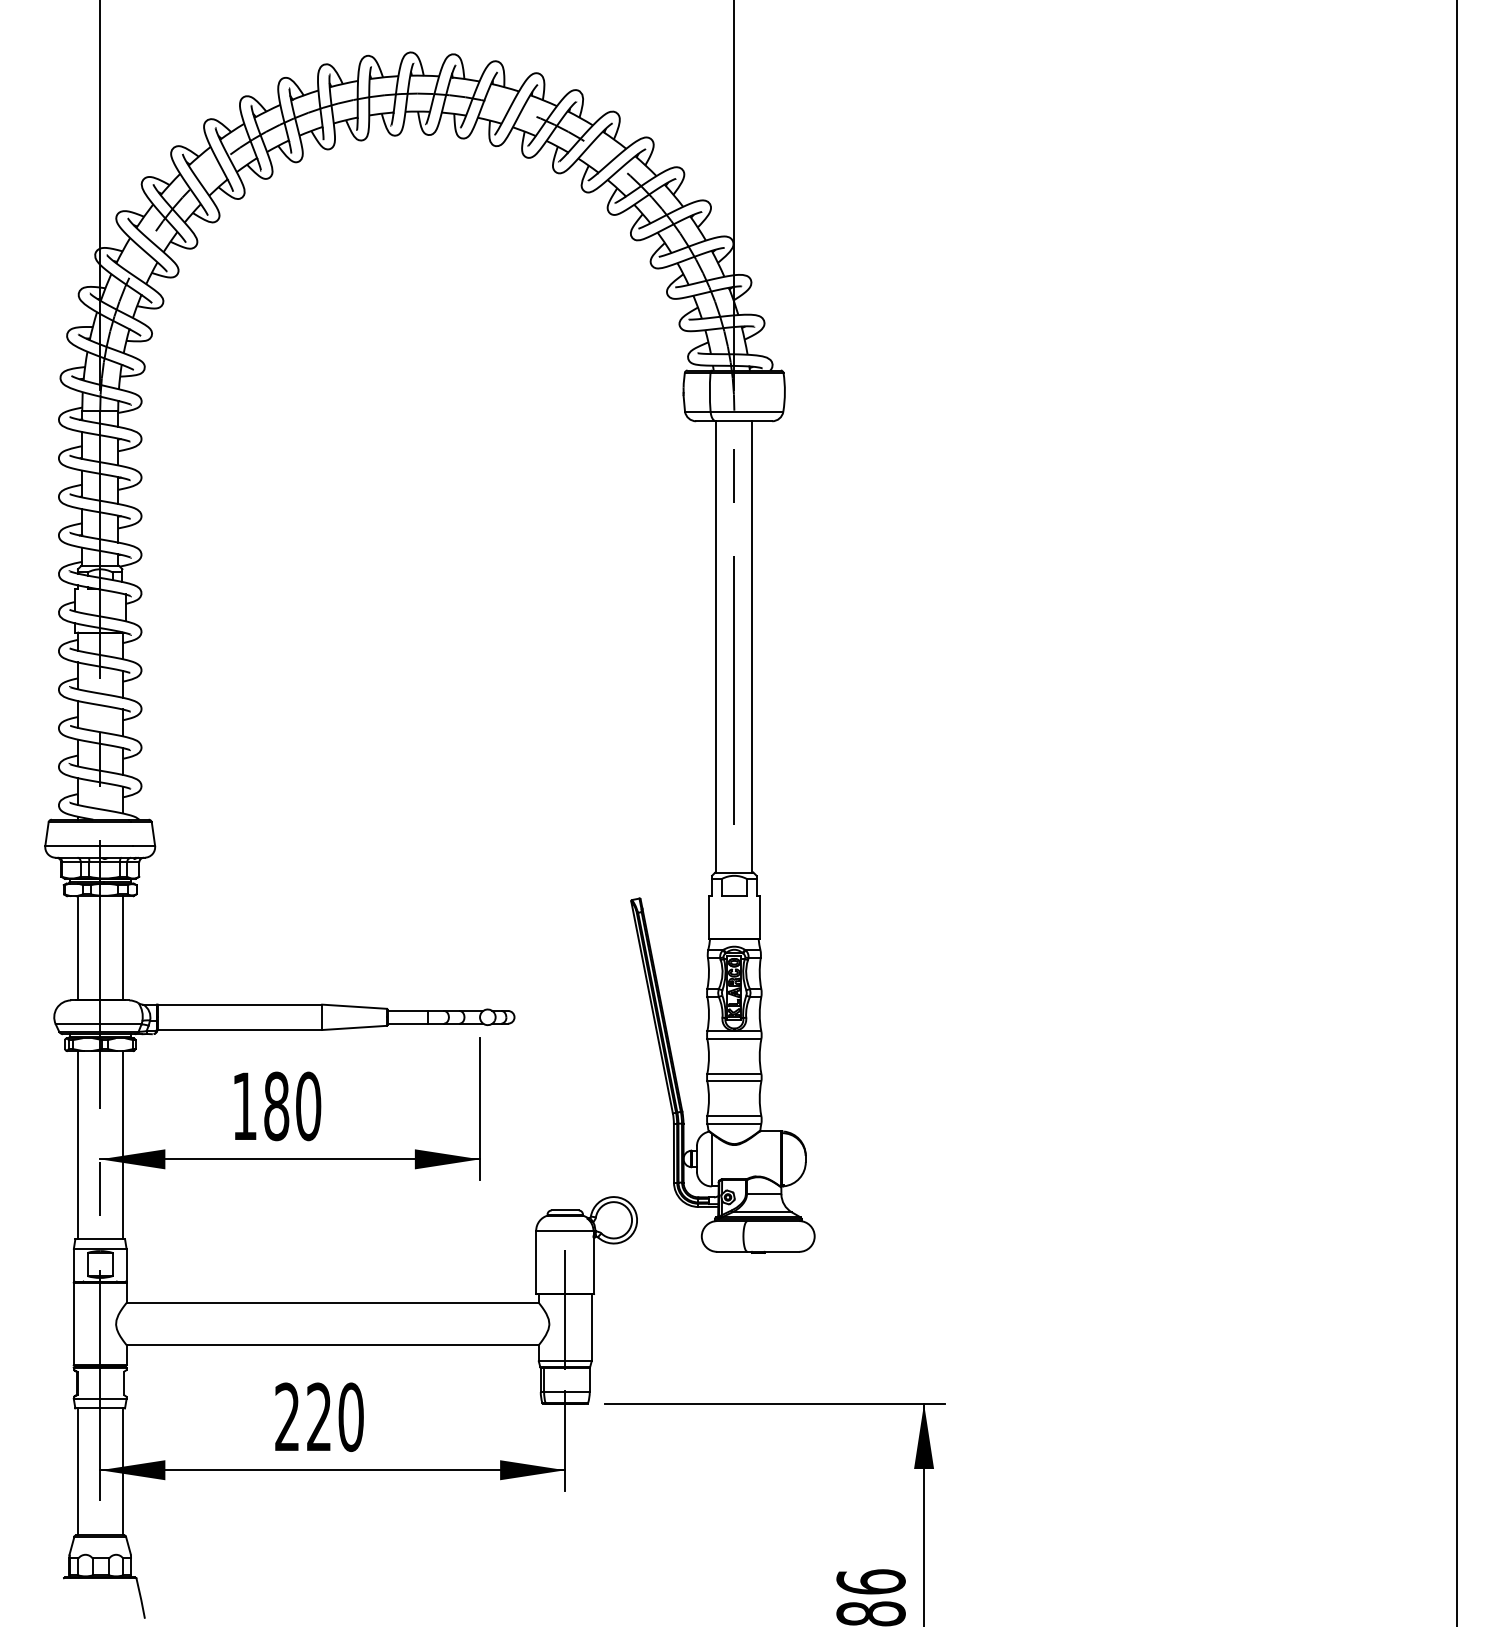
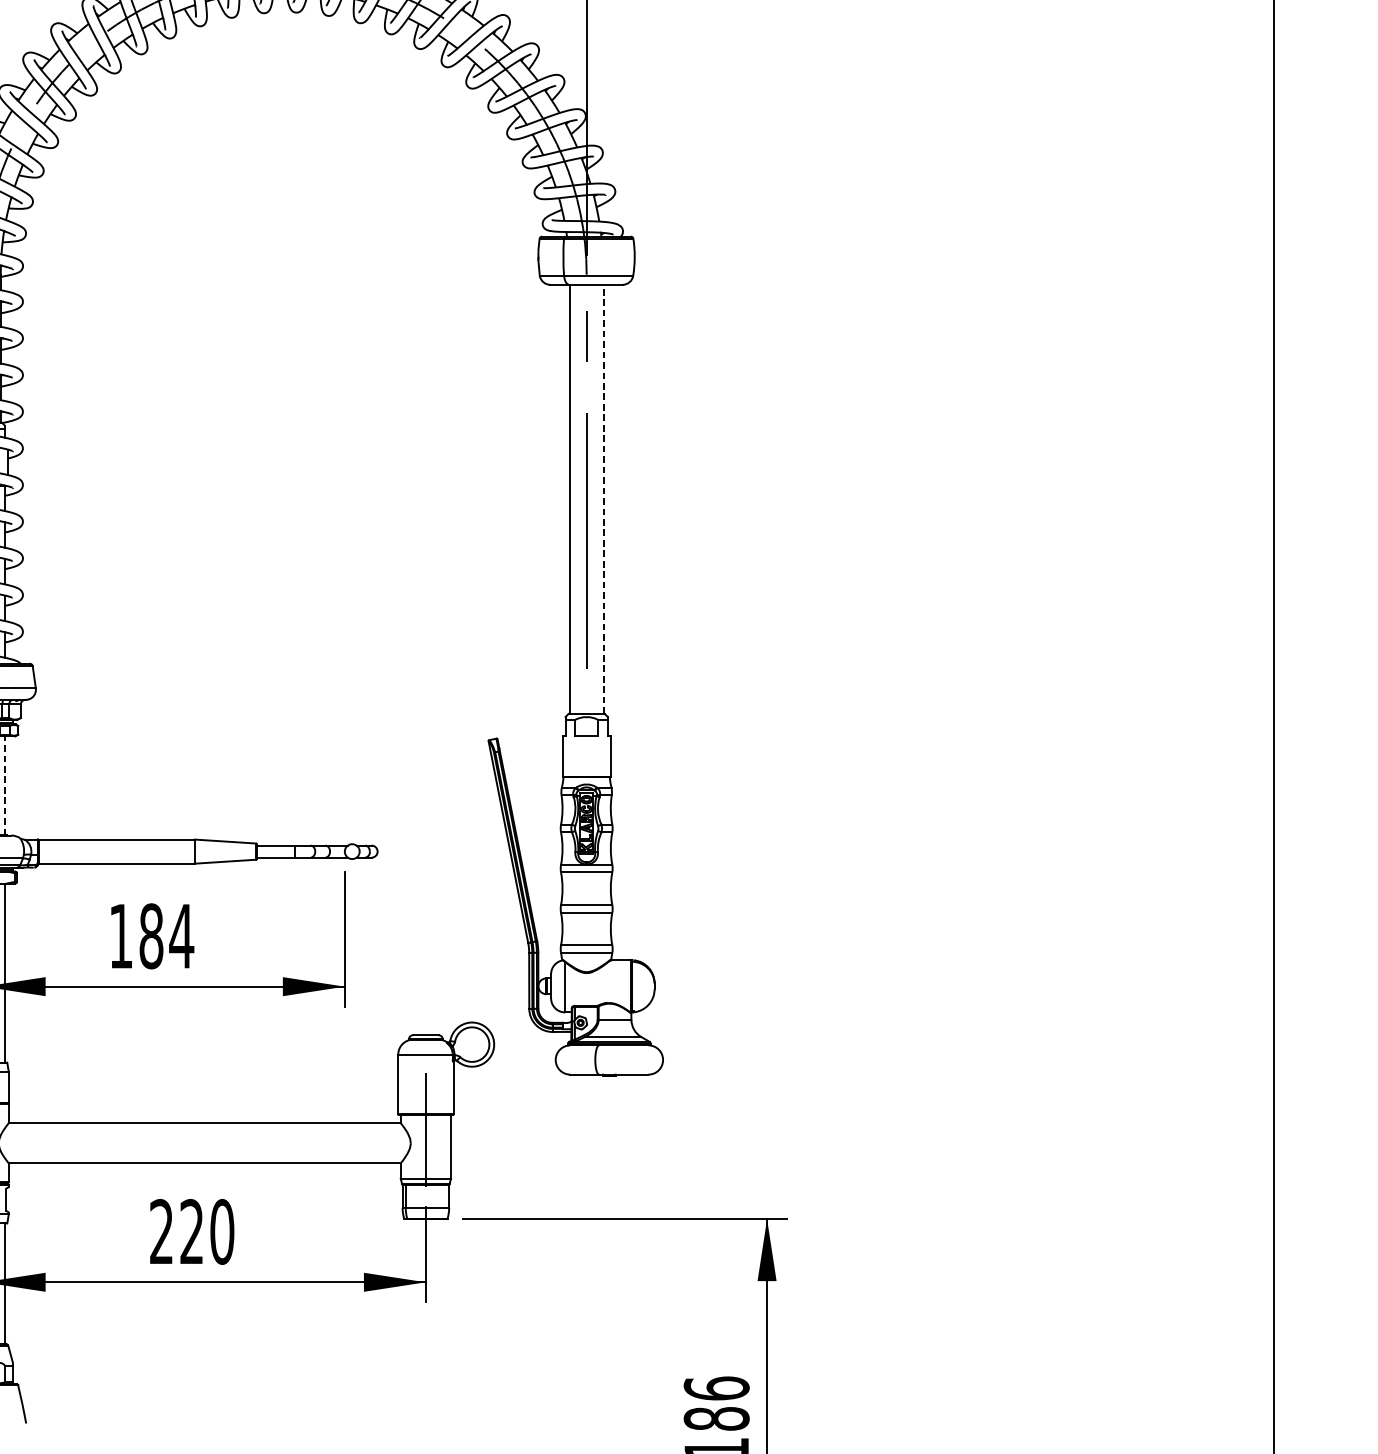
line: (752, 646) -> (603, 499), solid -> dashed
line: (122, 947) -> (4, 785), solid -> dashed
text: (308, 1106) -> (181, 936), 180 -> 184

